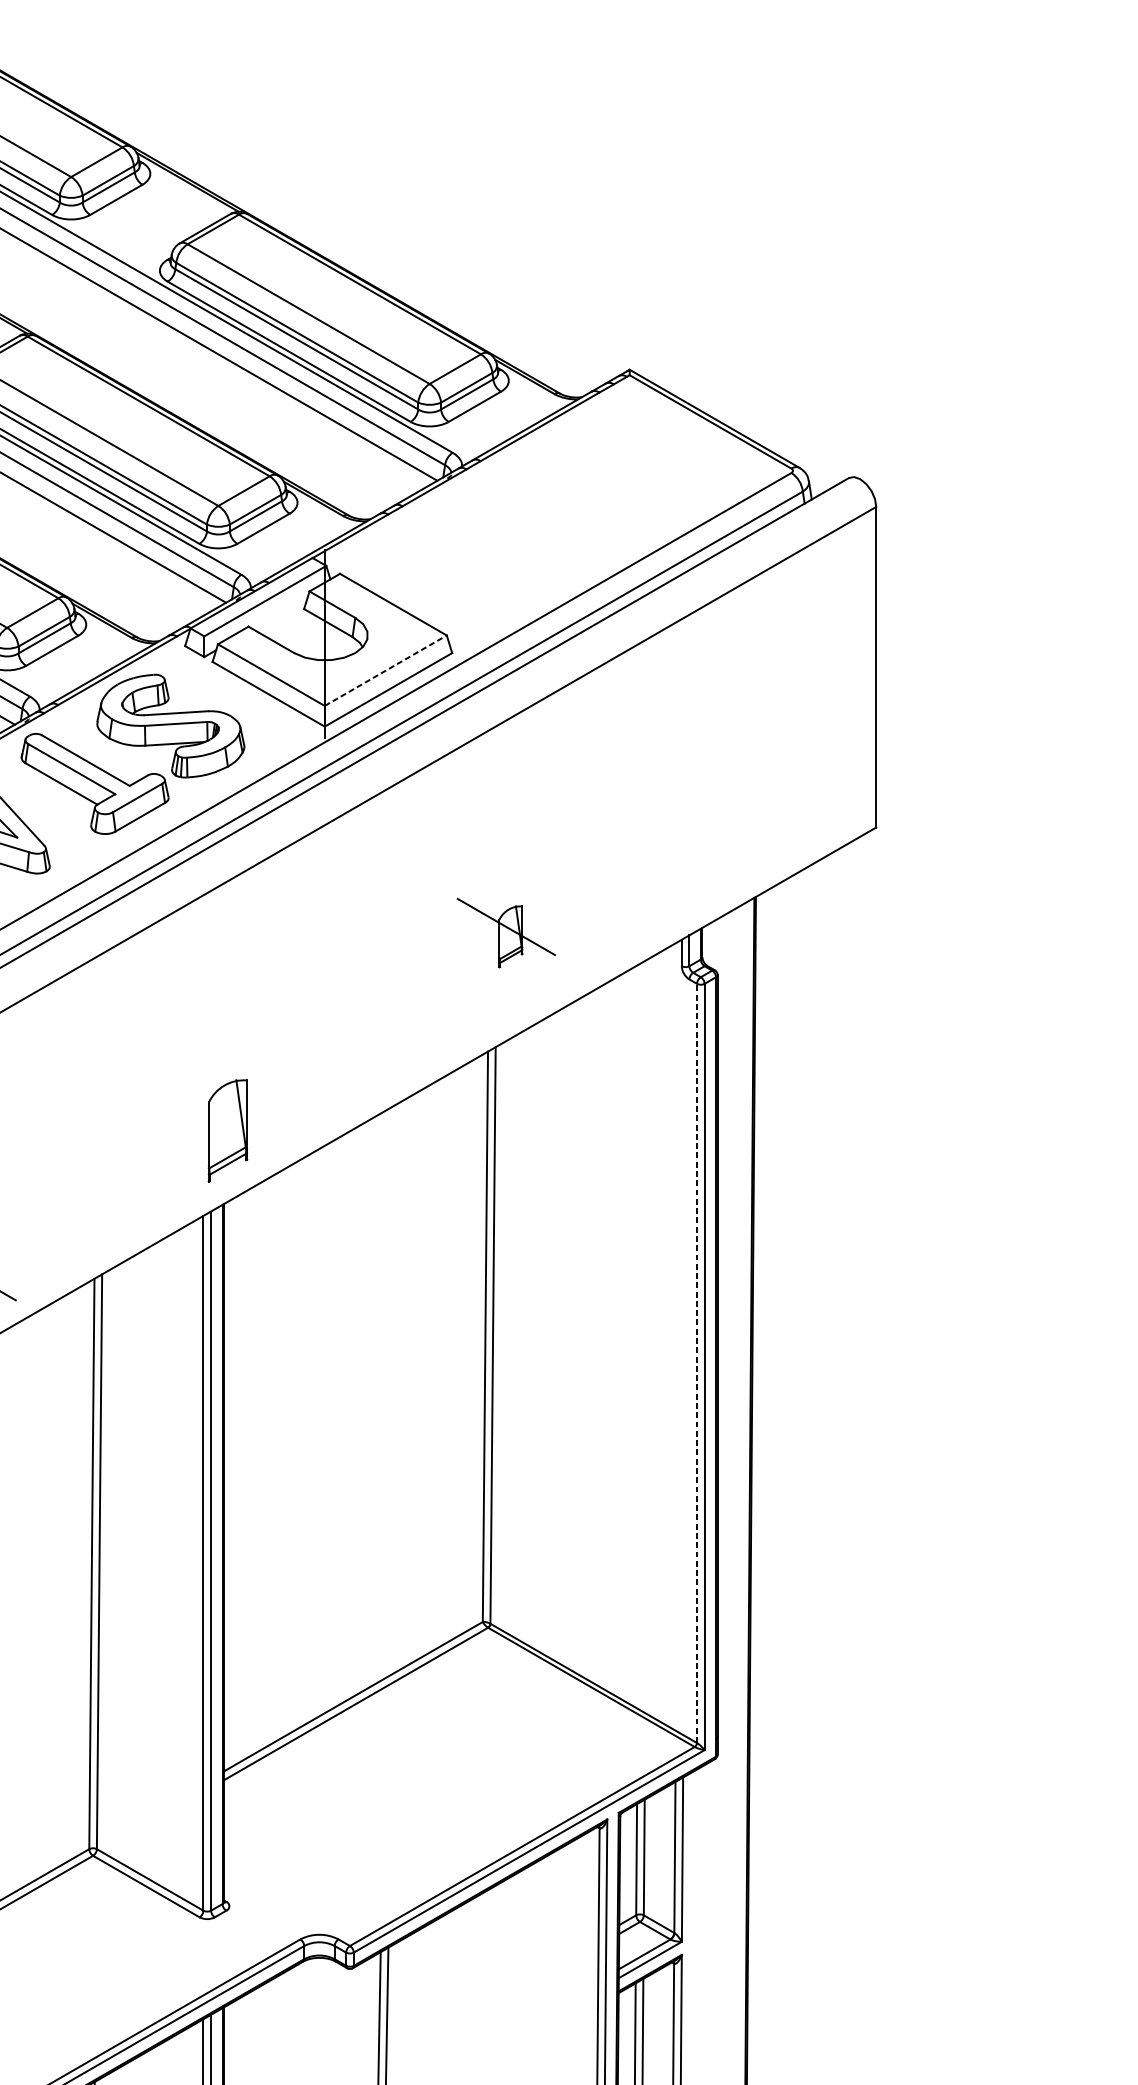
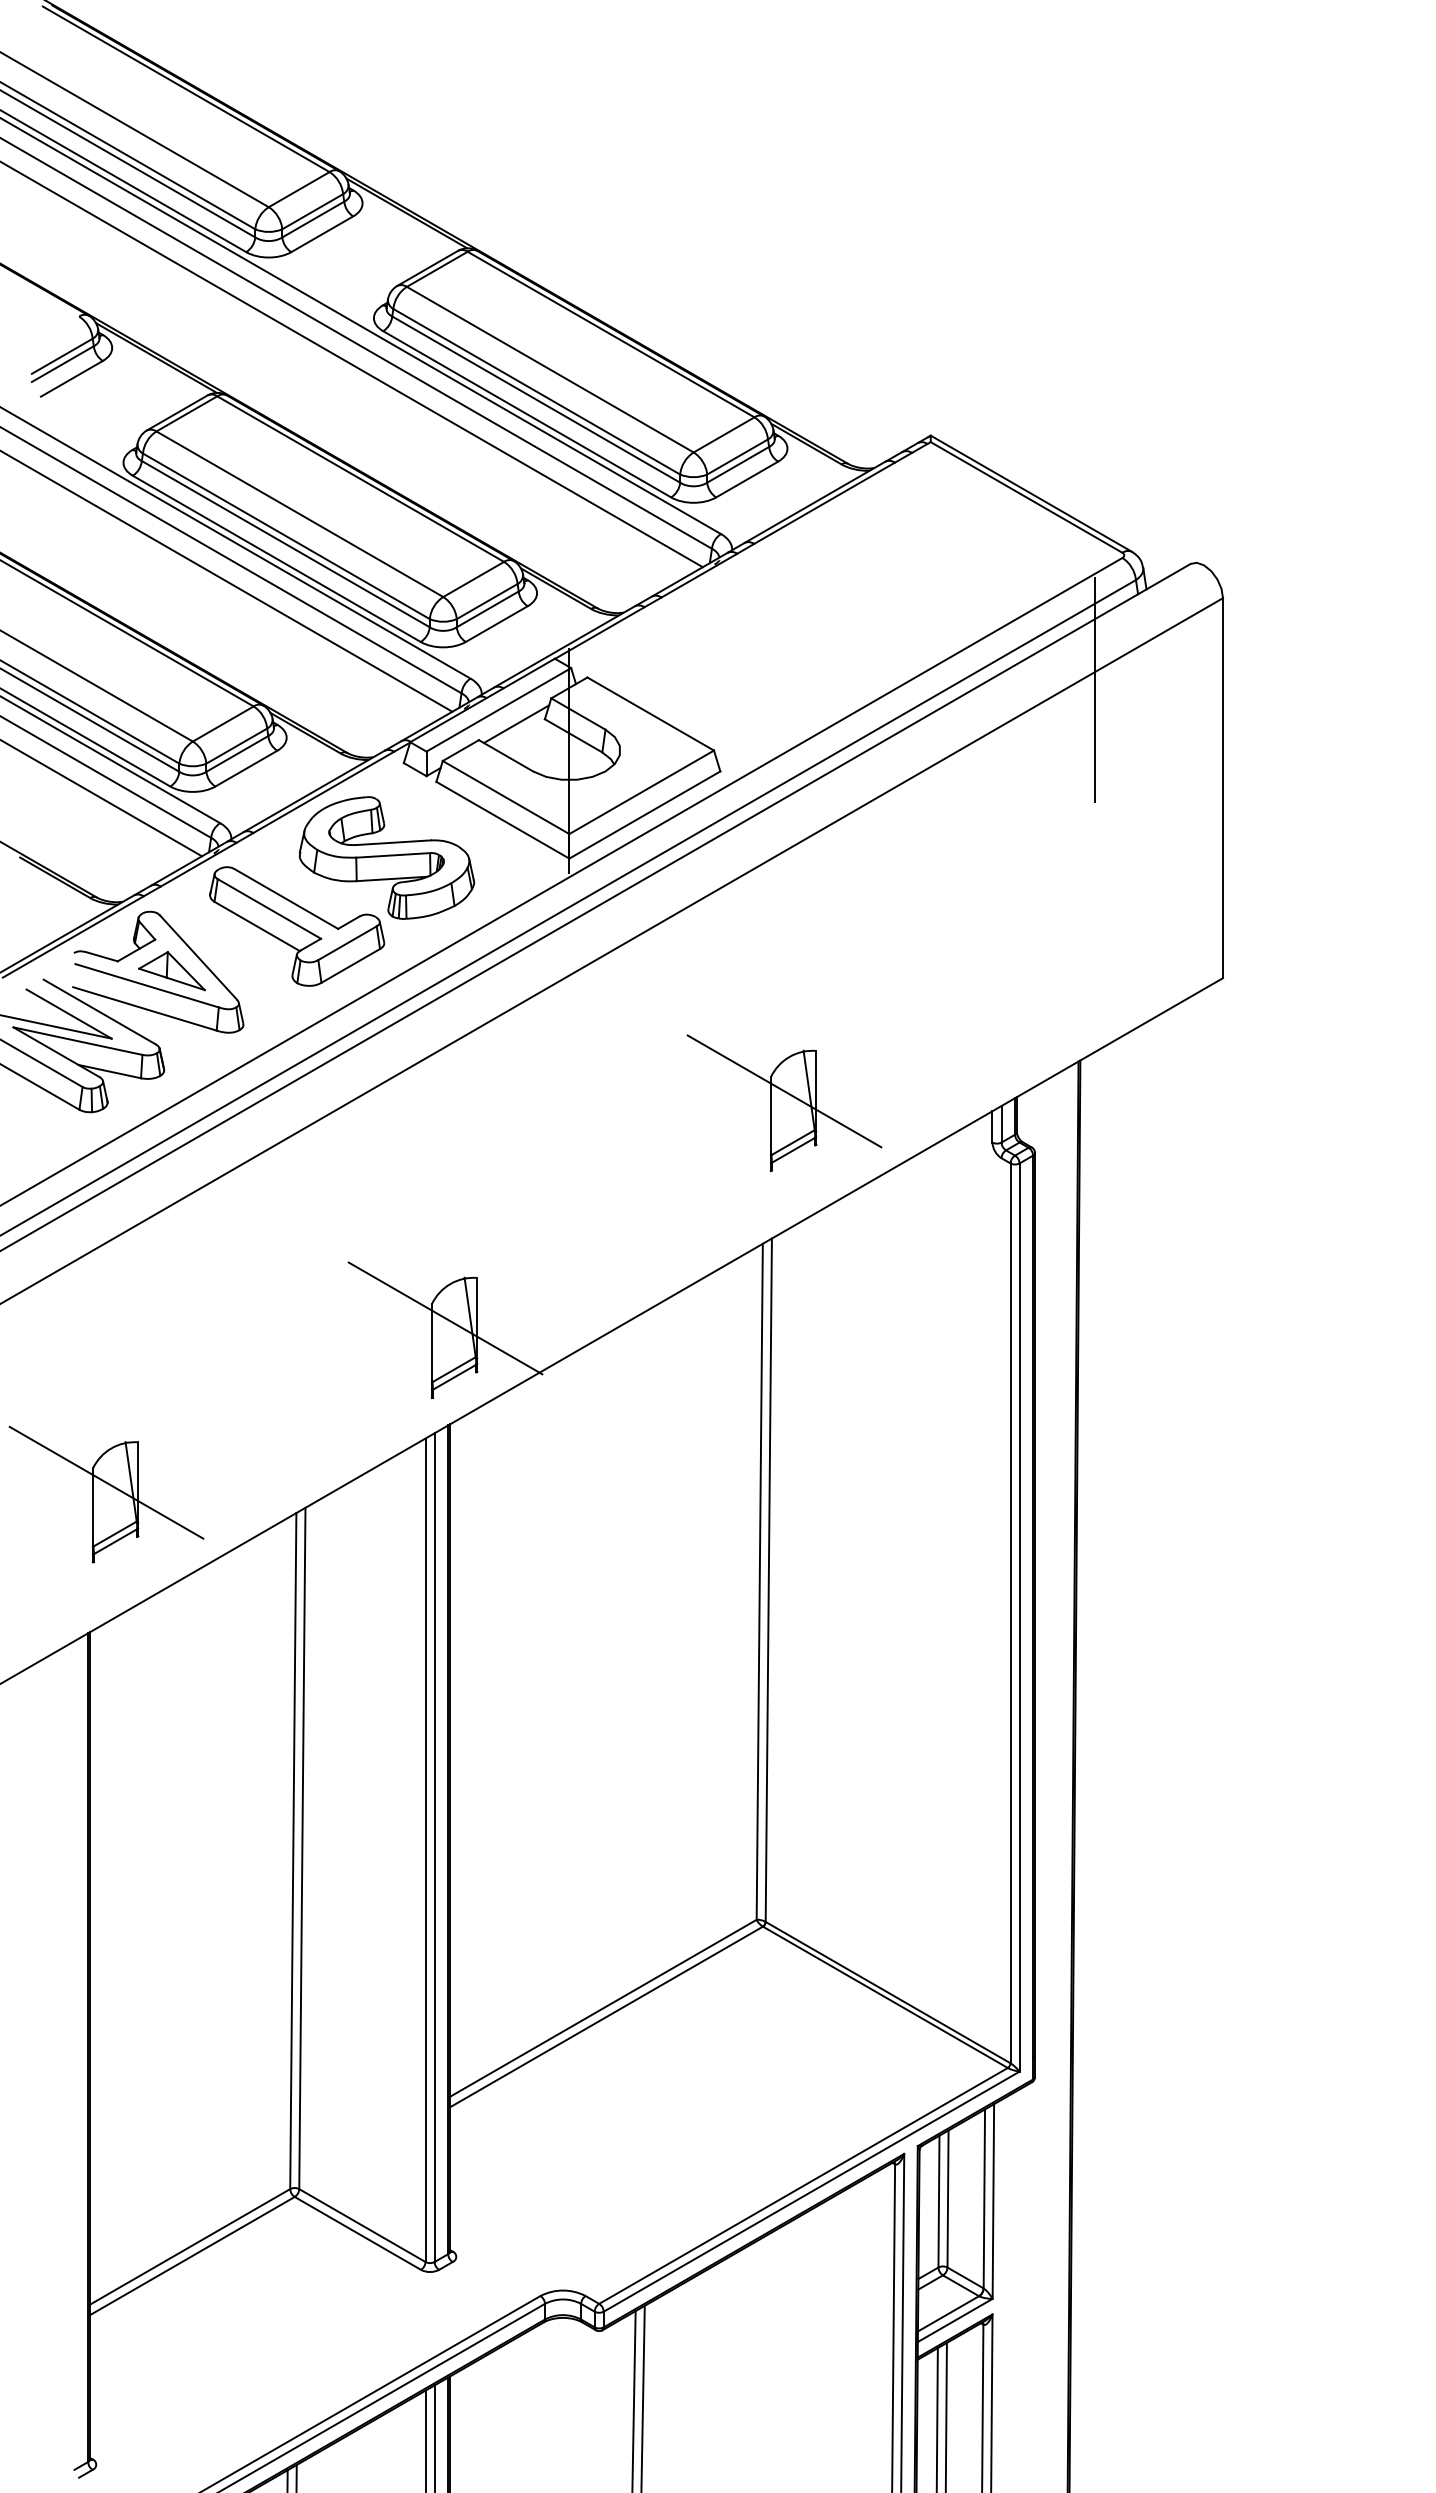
line: (767, 583) -> (1094, 689), added
line: (280, 613) -> (516, 724), added
line: (385, 670) -> (641, 792), dashed -> solid
part: (506, 932) -> (784, 1102), size x1.67
line: (220, 1114) -> (445, 1318), added
line: (696, 1363) -> (1010, 1613), dashed -> solid

